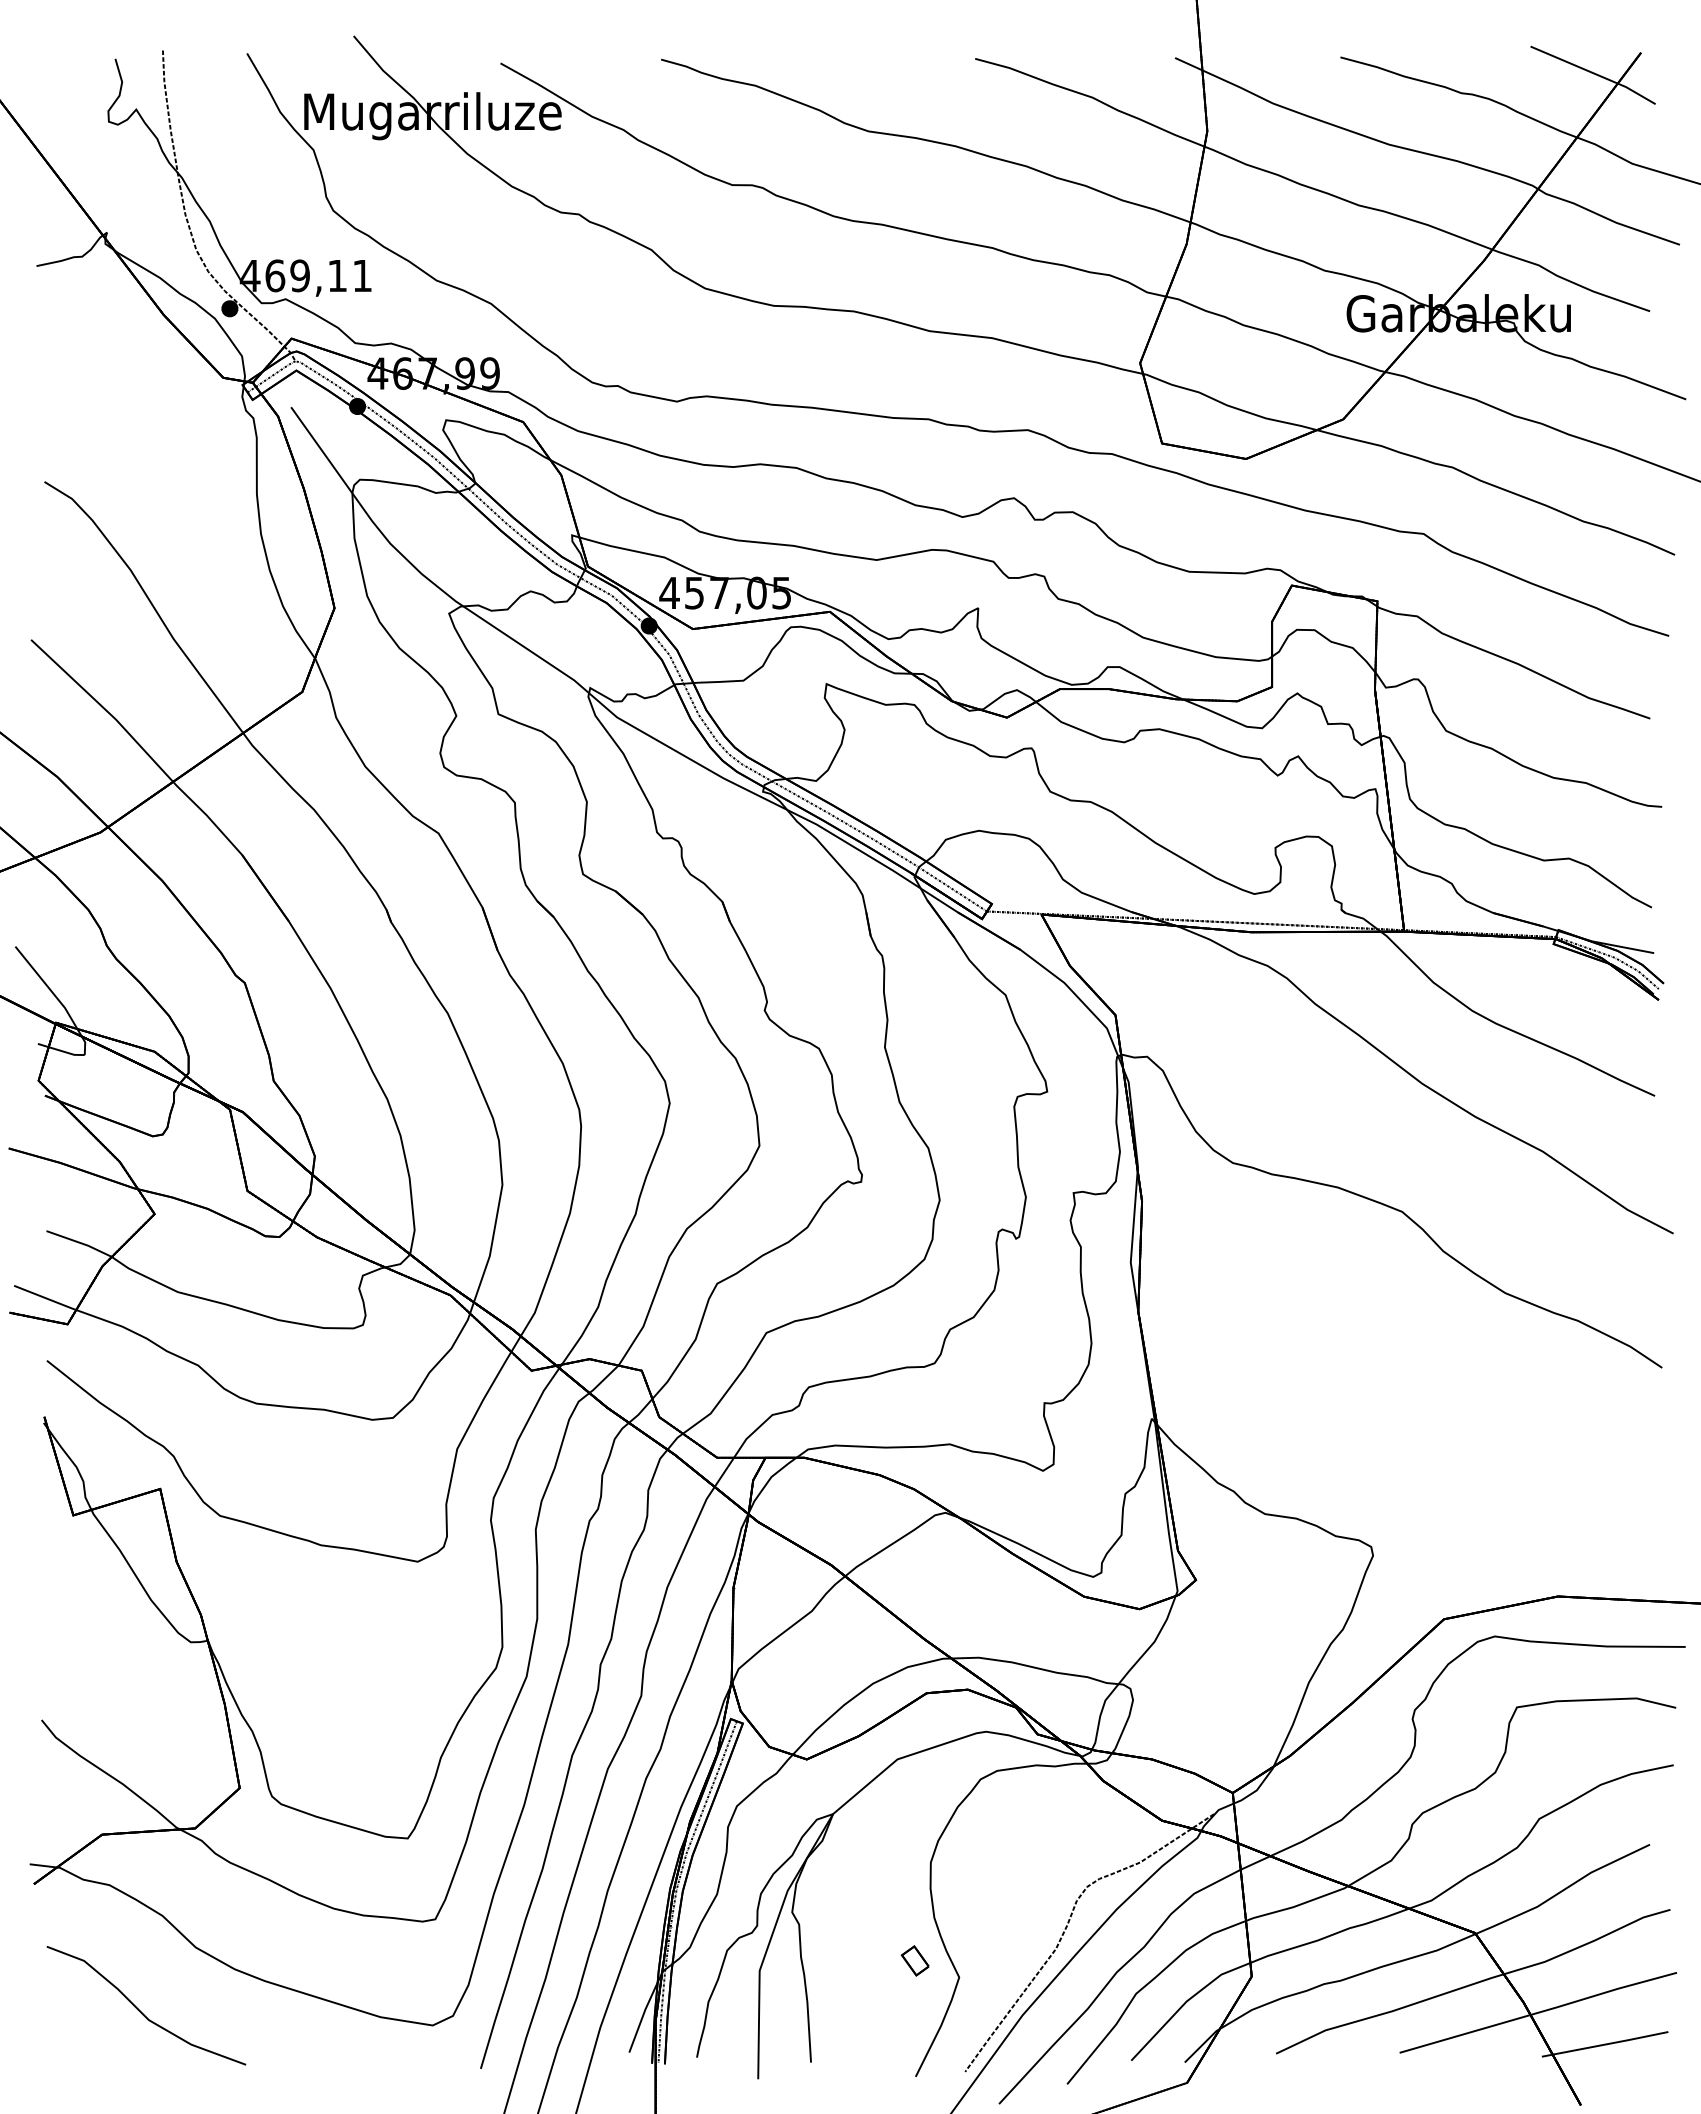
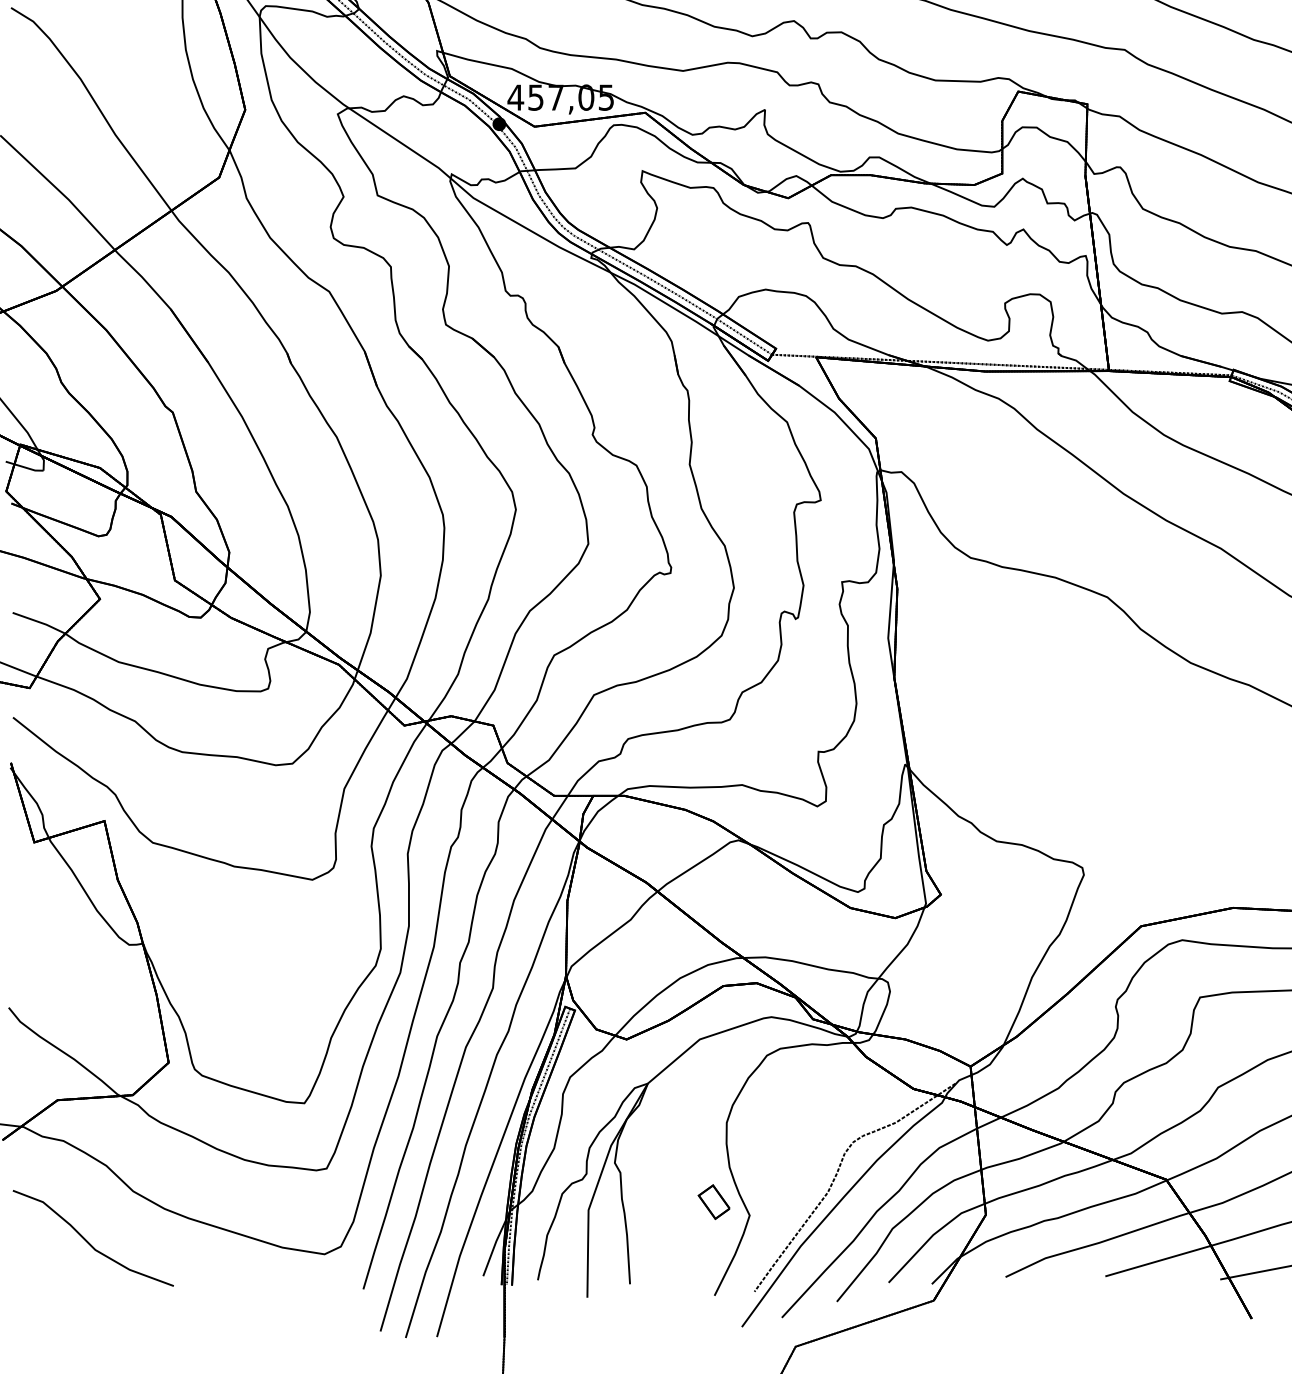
part: (915, 1960) -> (714, 1201), size x1.43

